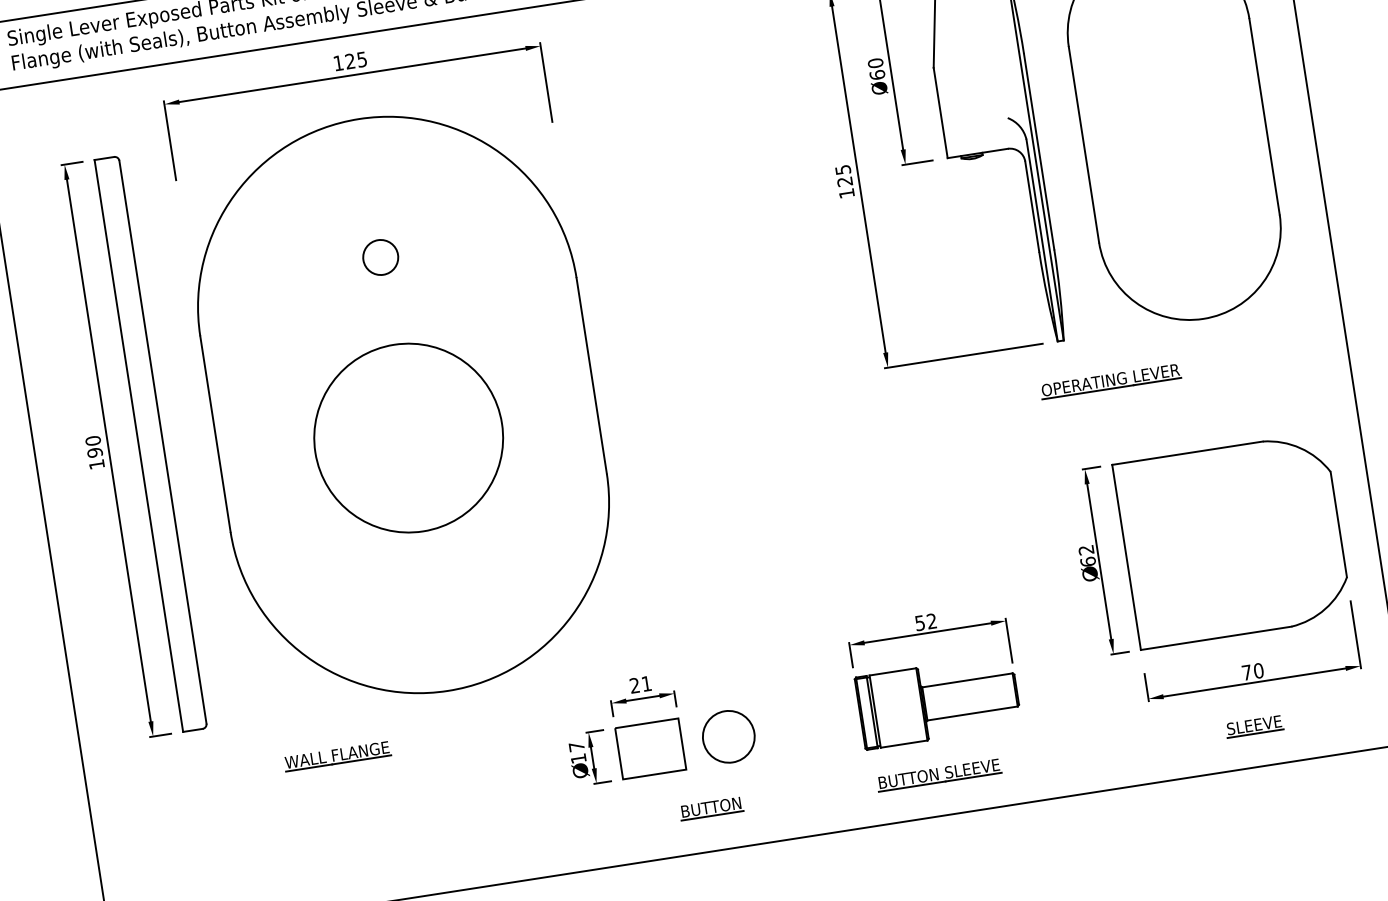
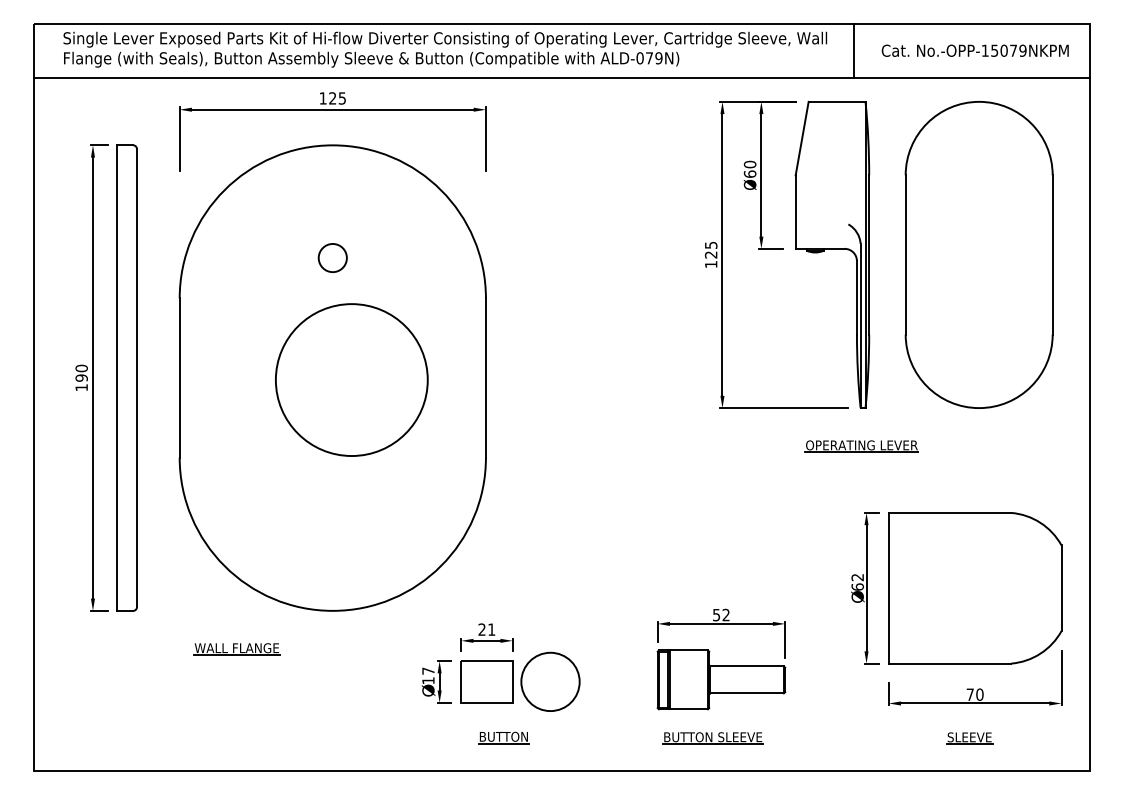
part: (1110, 381) -> (861, 446), moved
circle: (408, 437) -> (351, 379), moved
circle: (728, 736) -> (550, 681), size x1.4
part: (710, 808) -> (503, 737), moved

